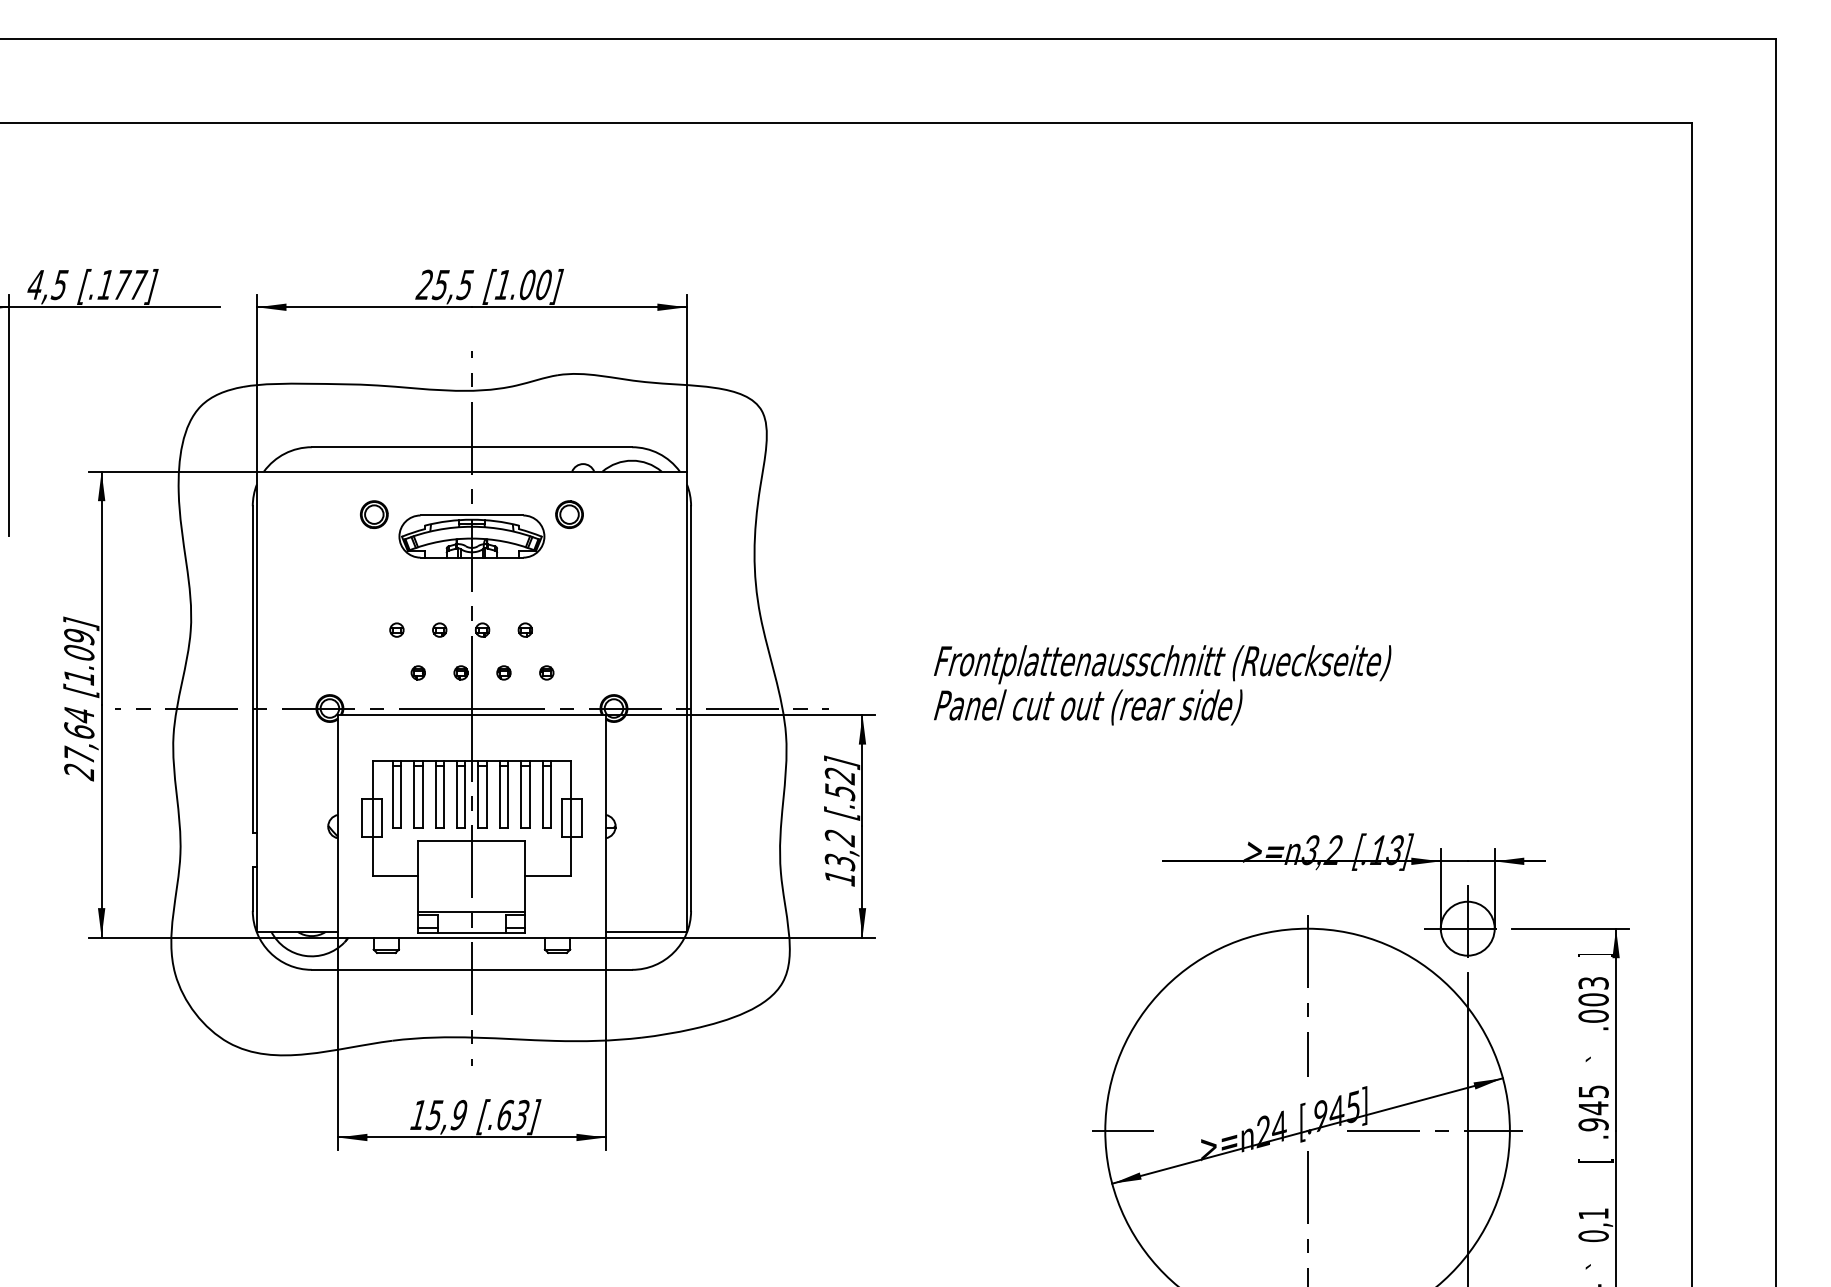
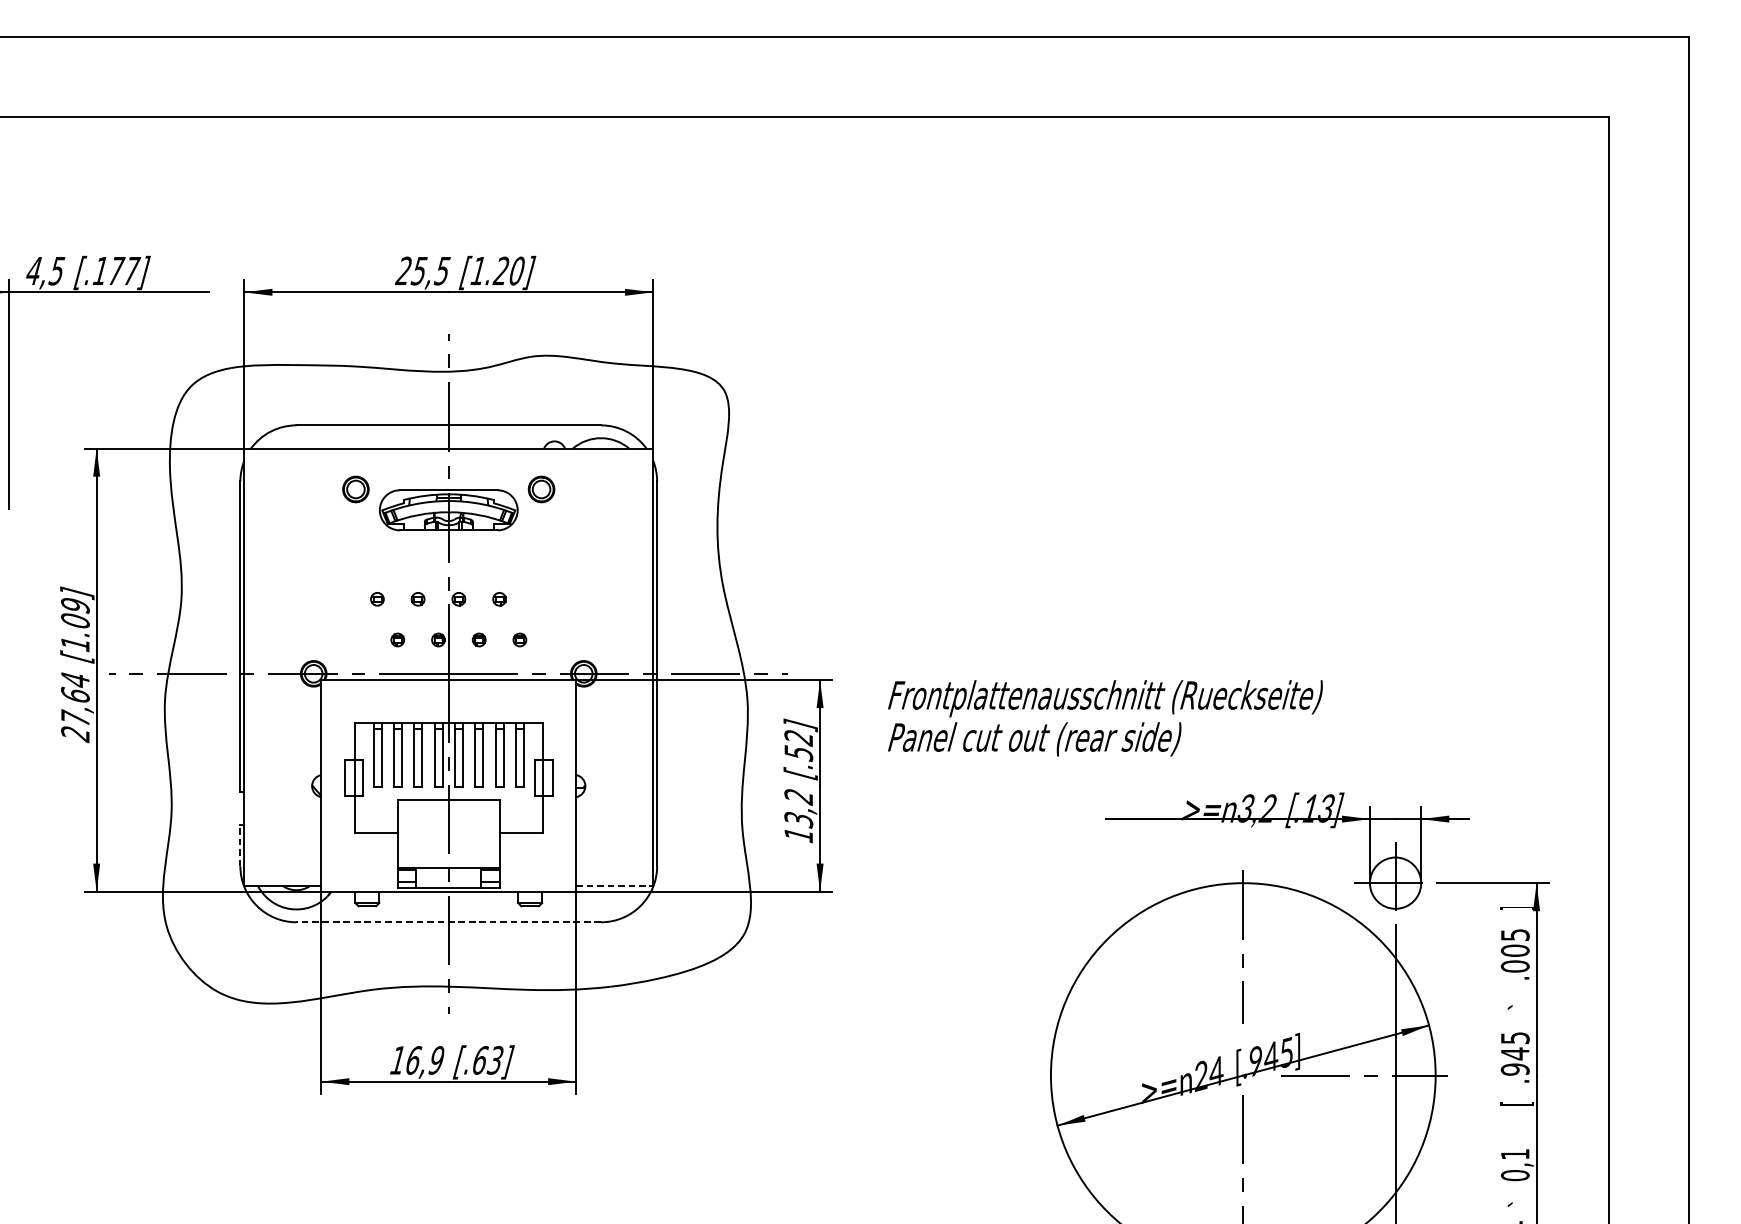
text: (526, 284) -> (500, 270), [1.00] -> [1.20]
text: (1162, 685) -> (1105, 718), moved
line: (252, 888) -> (240, 844), solid -> dashed
line: (646, 931) -> (614, 885), solid -> dashed
line: (471, 969) -> (448, 921), solid -> dashed
text: (1593, 982) -> (1515, 934), .003 -> .005
text: (434, 1114) -> (413, 1059), 15,9 -> 16,9
line: (1122, 1131) -> (1067, 1075), removed

